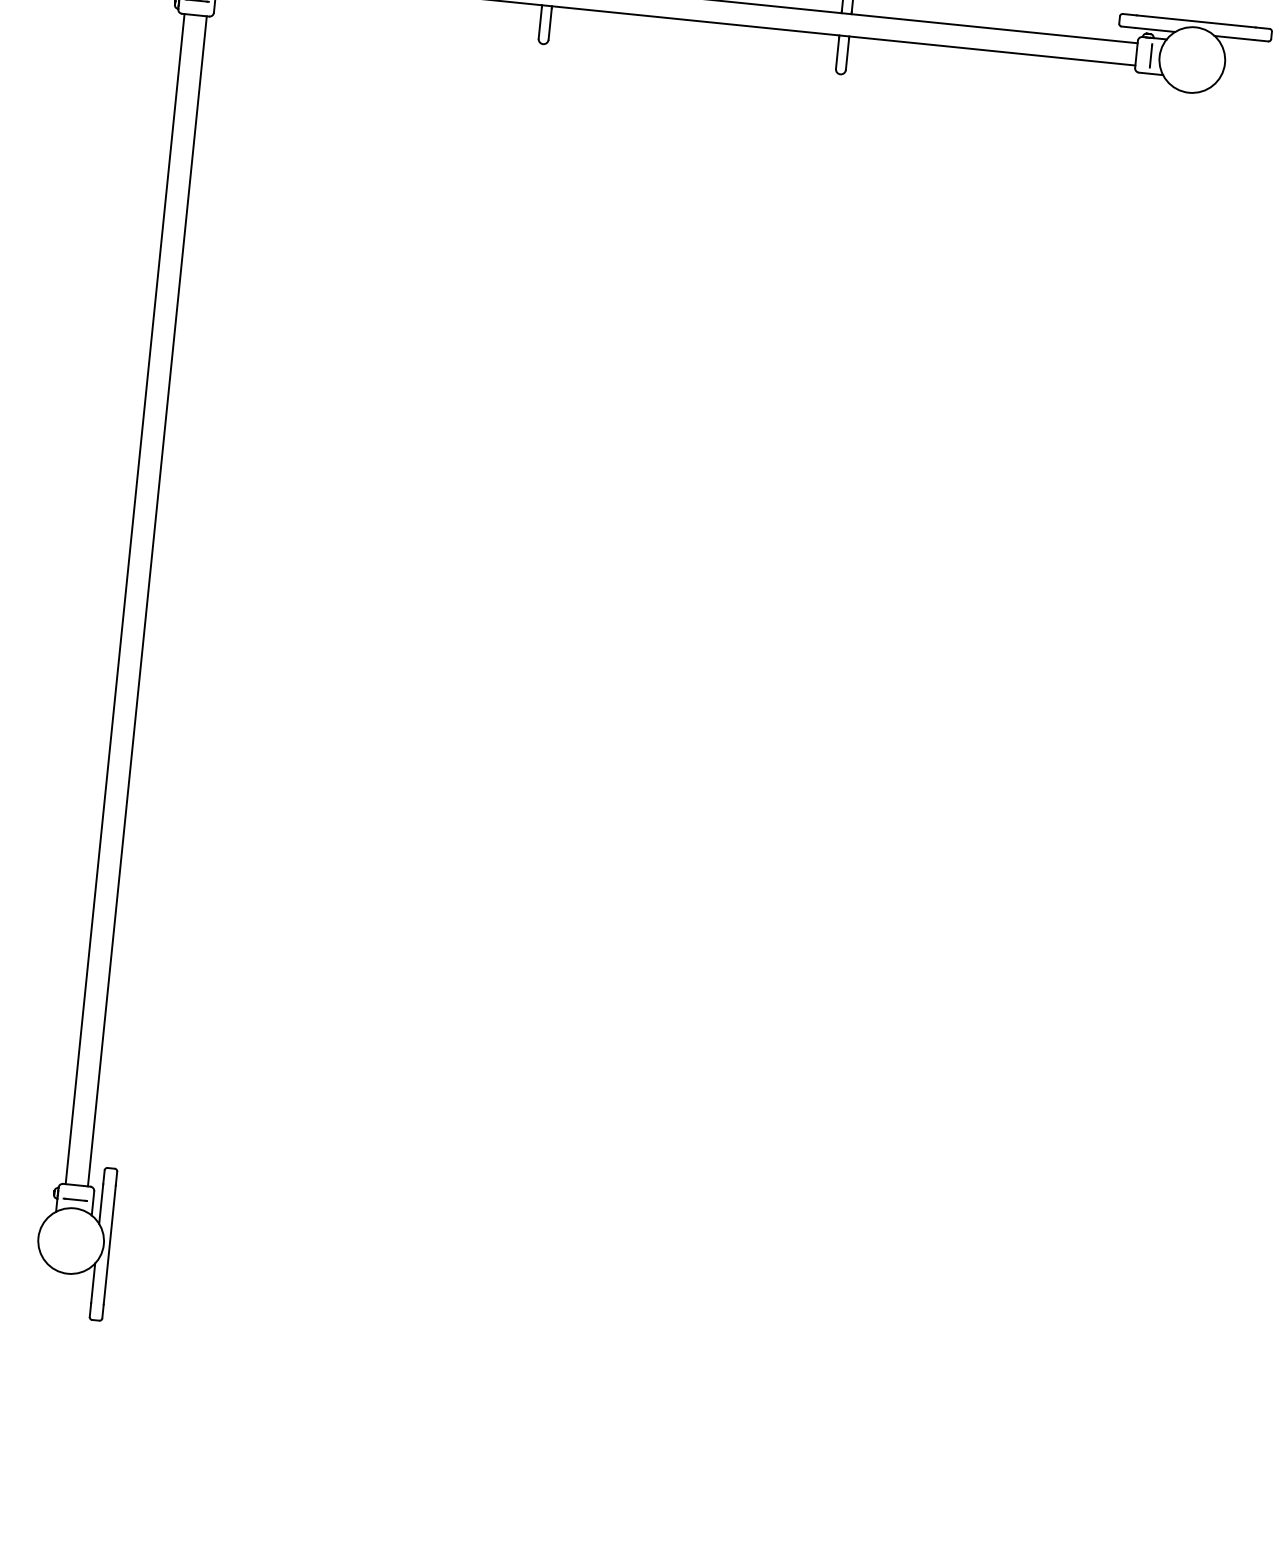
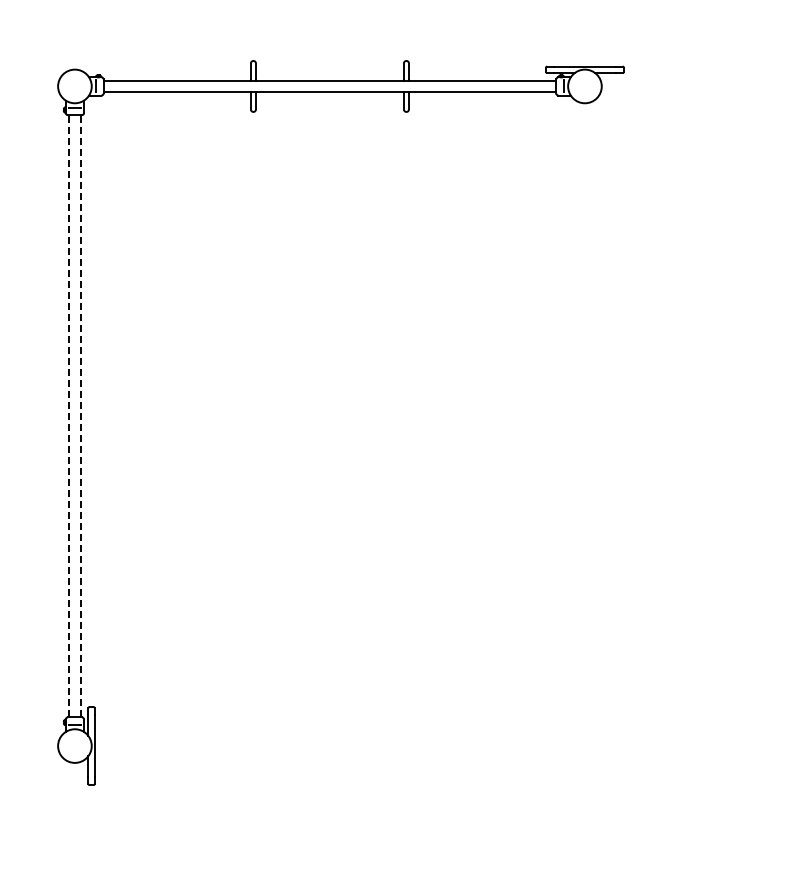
line: (125, 597) -> (69, 415), solid -> dashed
line: (147, 599) -> (80, 415), solid -> dashed

